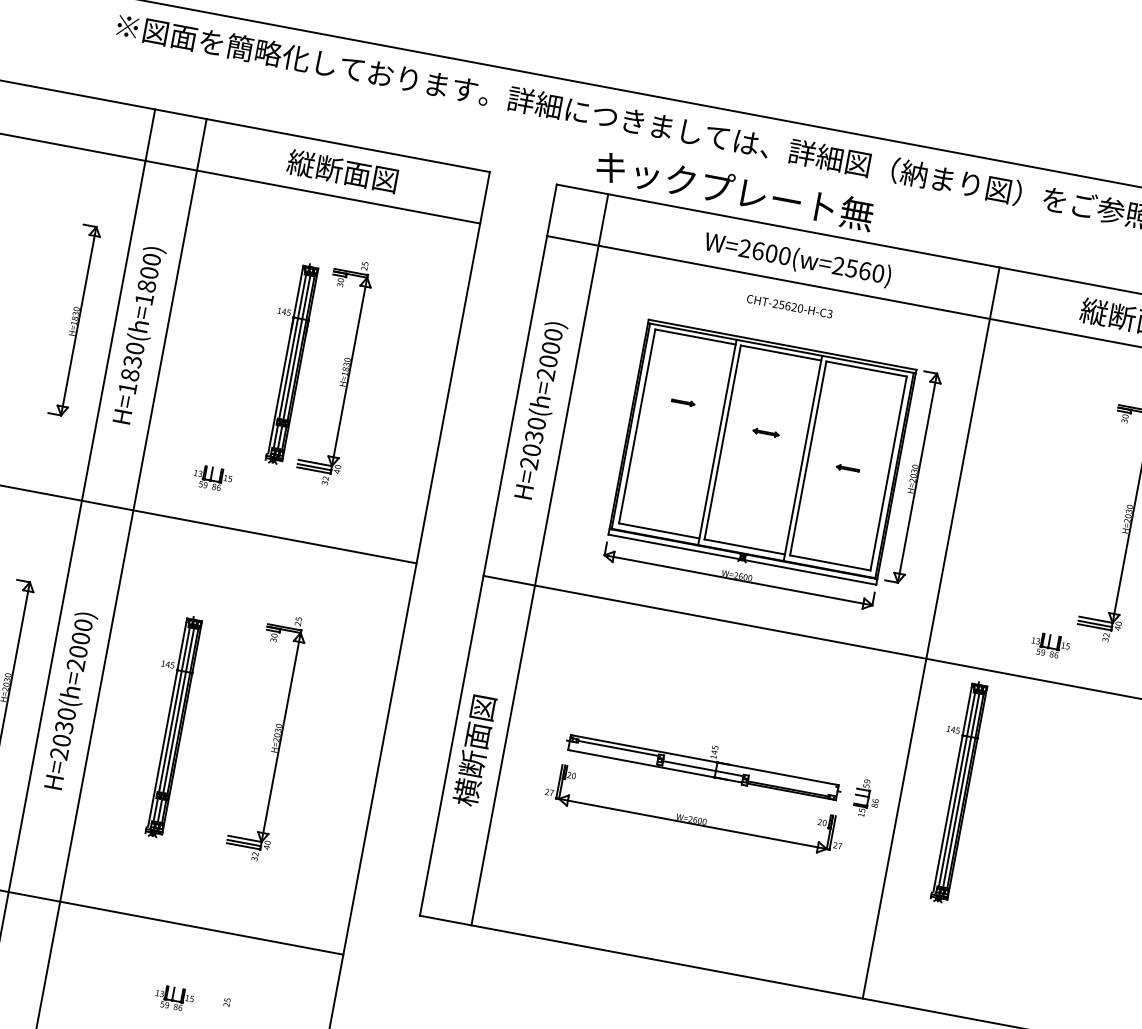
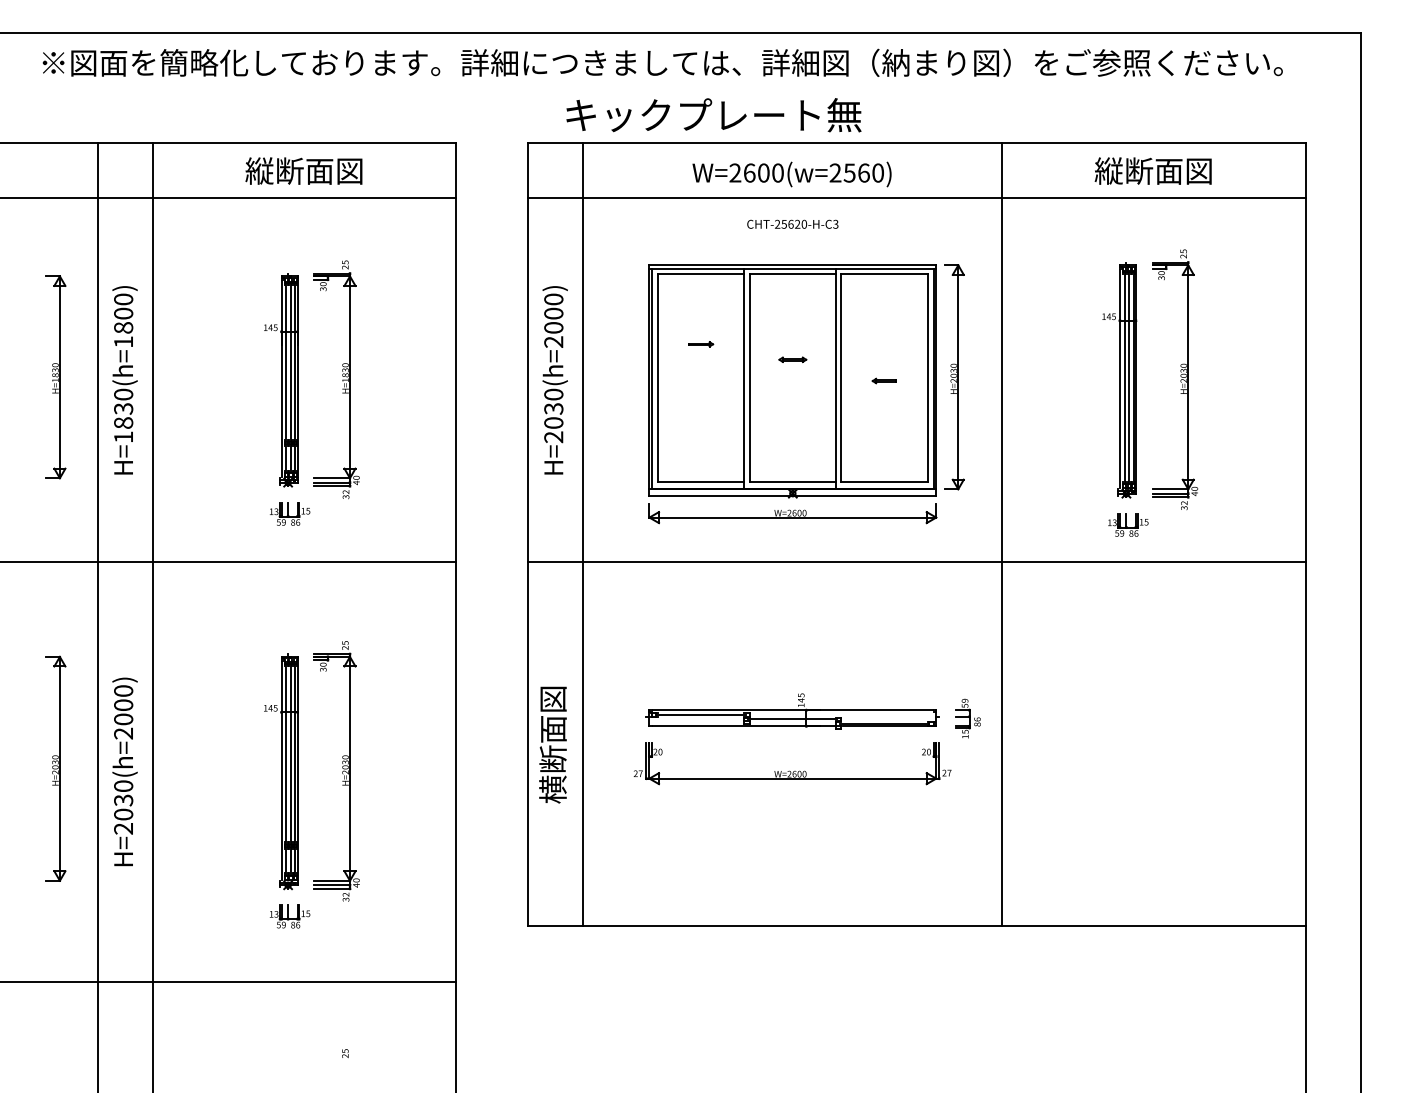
part: (213, 478) -> (290, 513), moved
part: (166, 725) -> (281, 771), moved
part: (951, 791) -> (1119, 380), moved
part: (173, 998) -> (289, 916), moved

